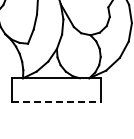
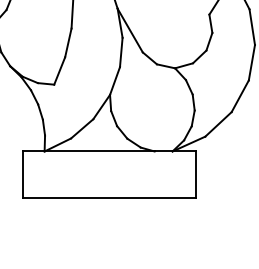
line: (56, 102) -> (109, 198), dashed -> solid

